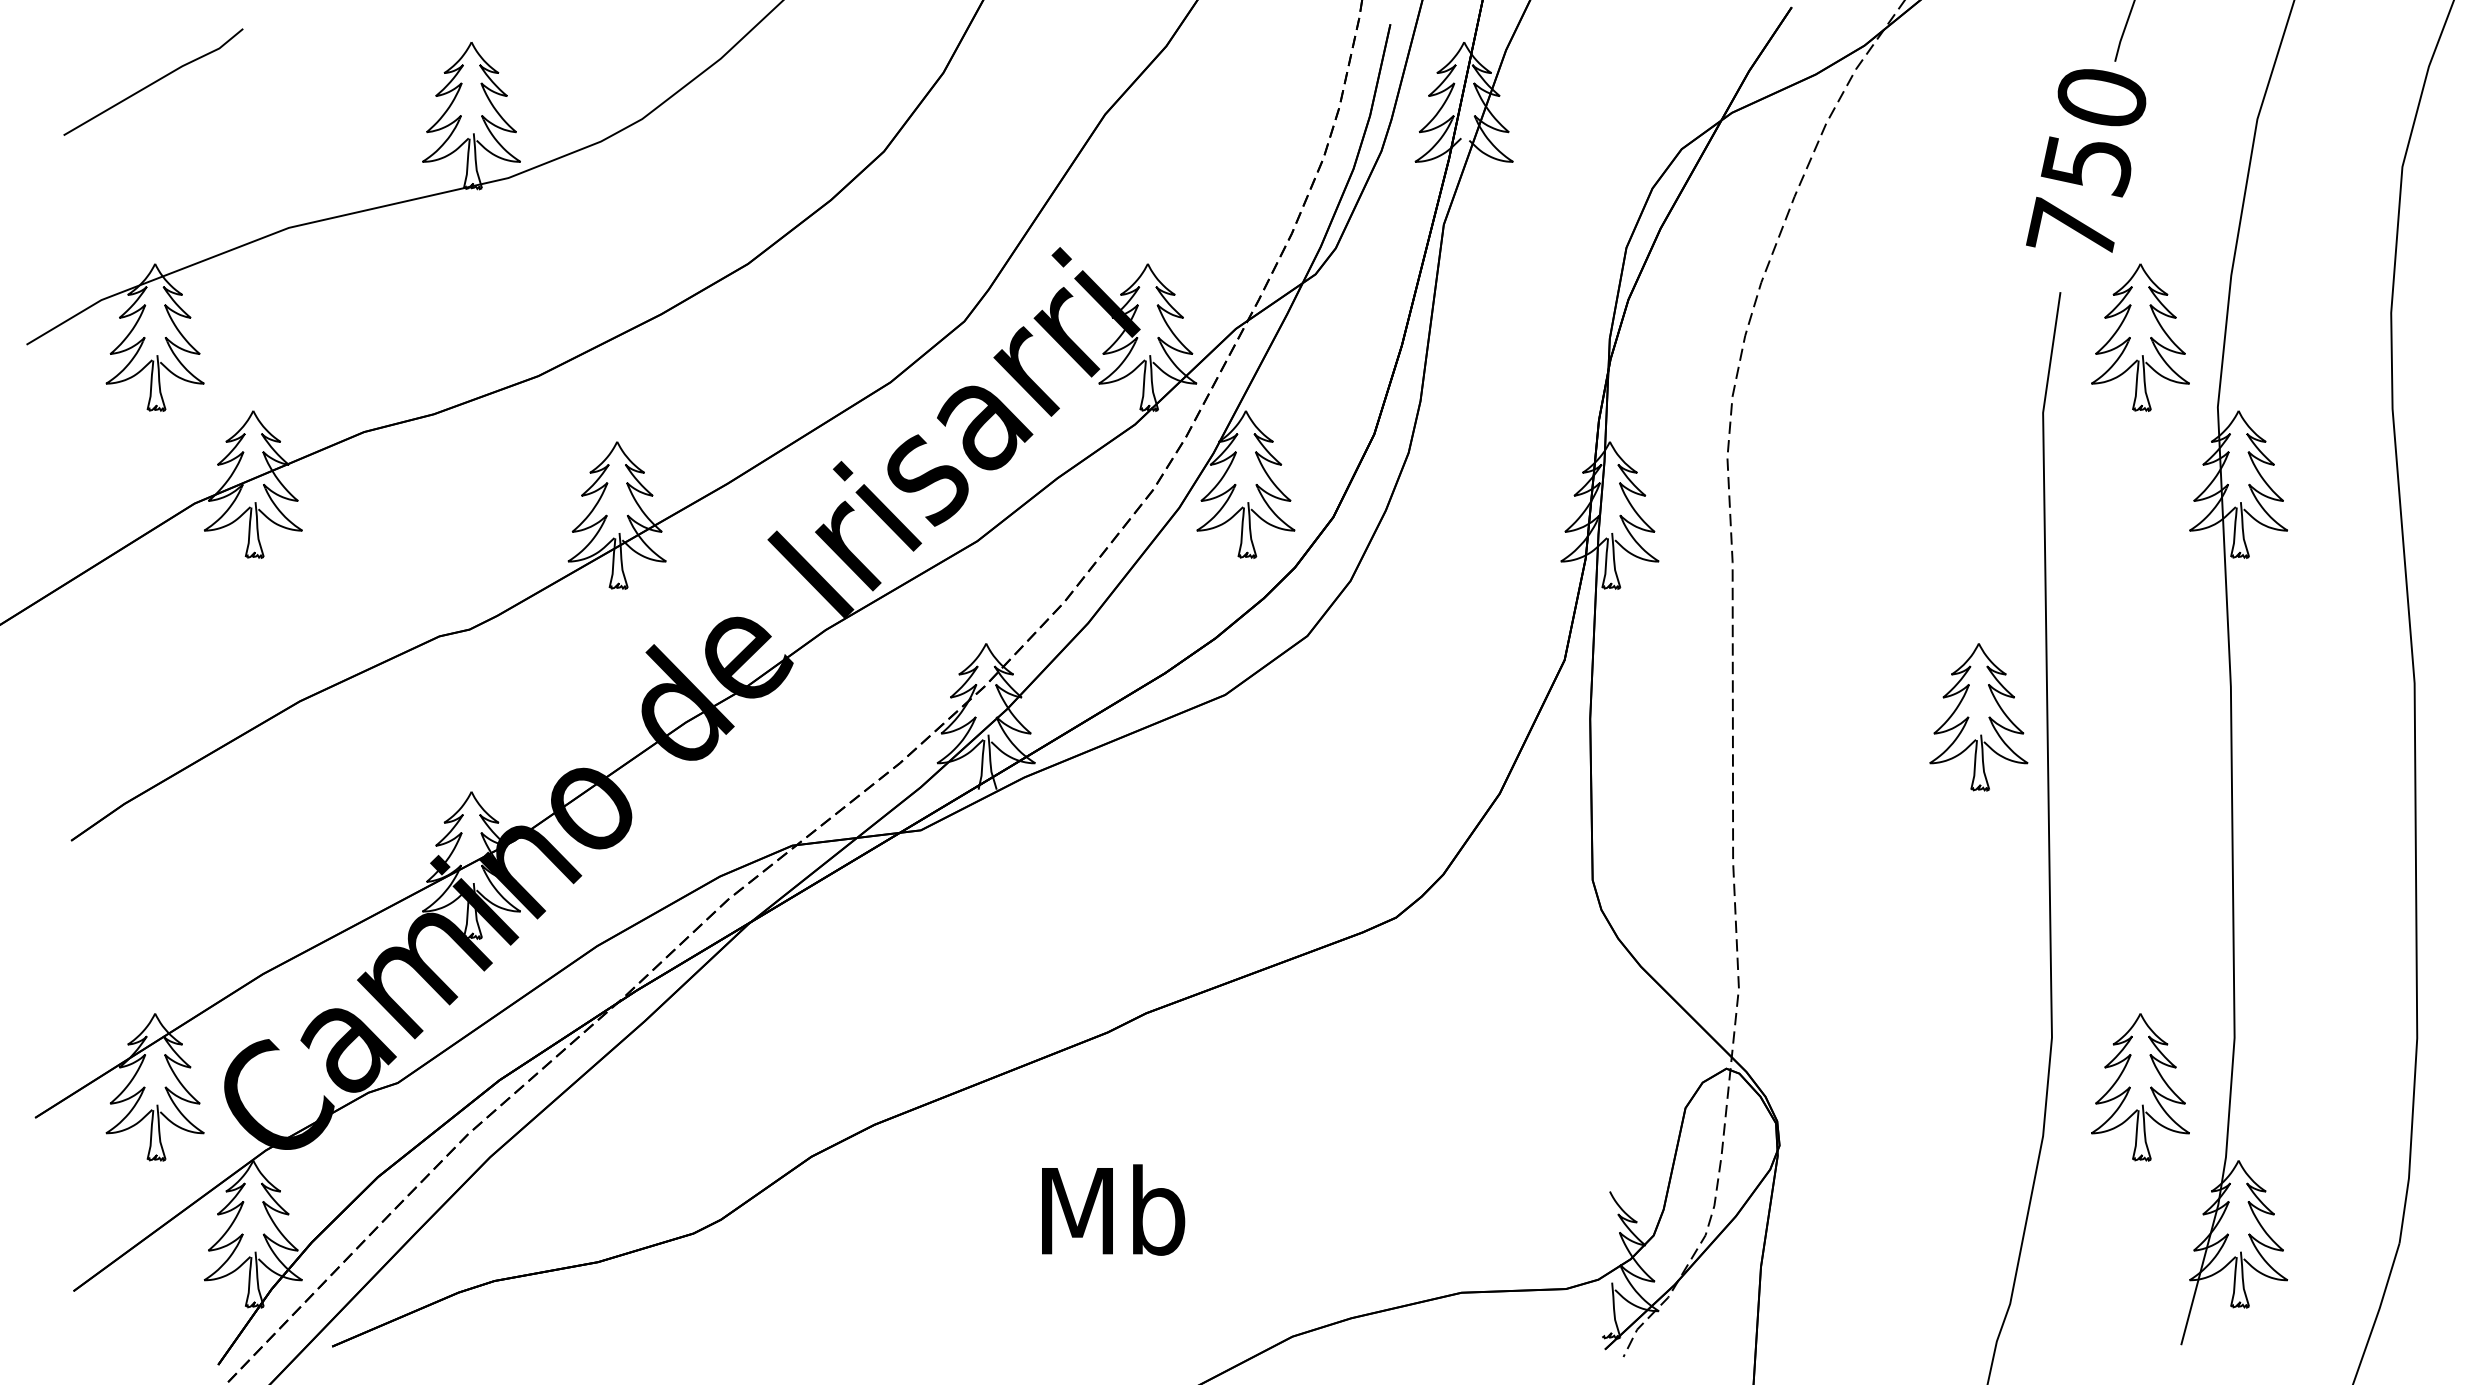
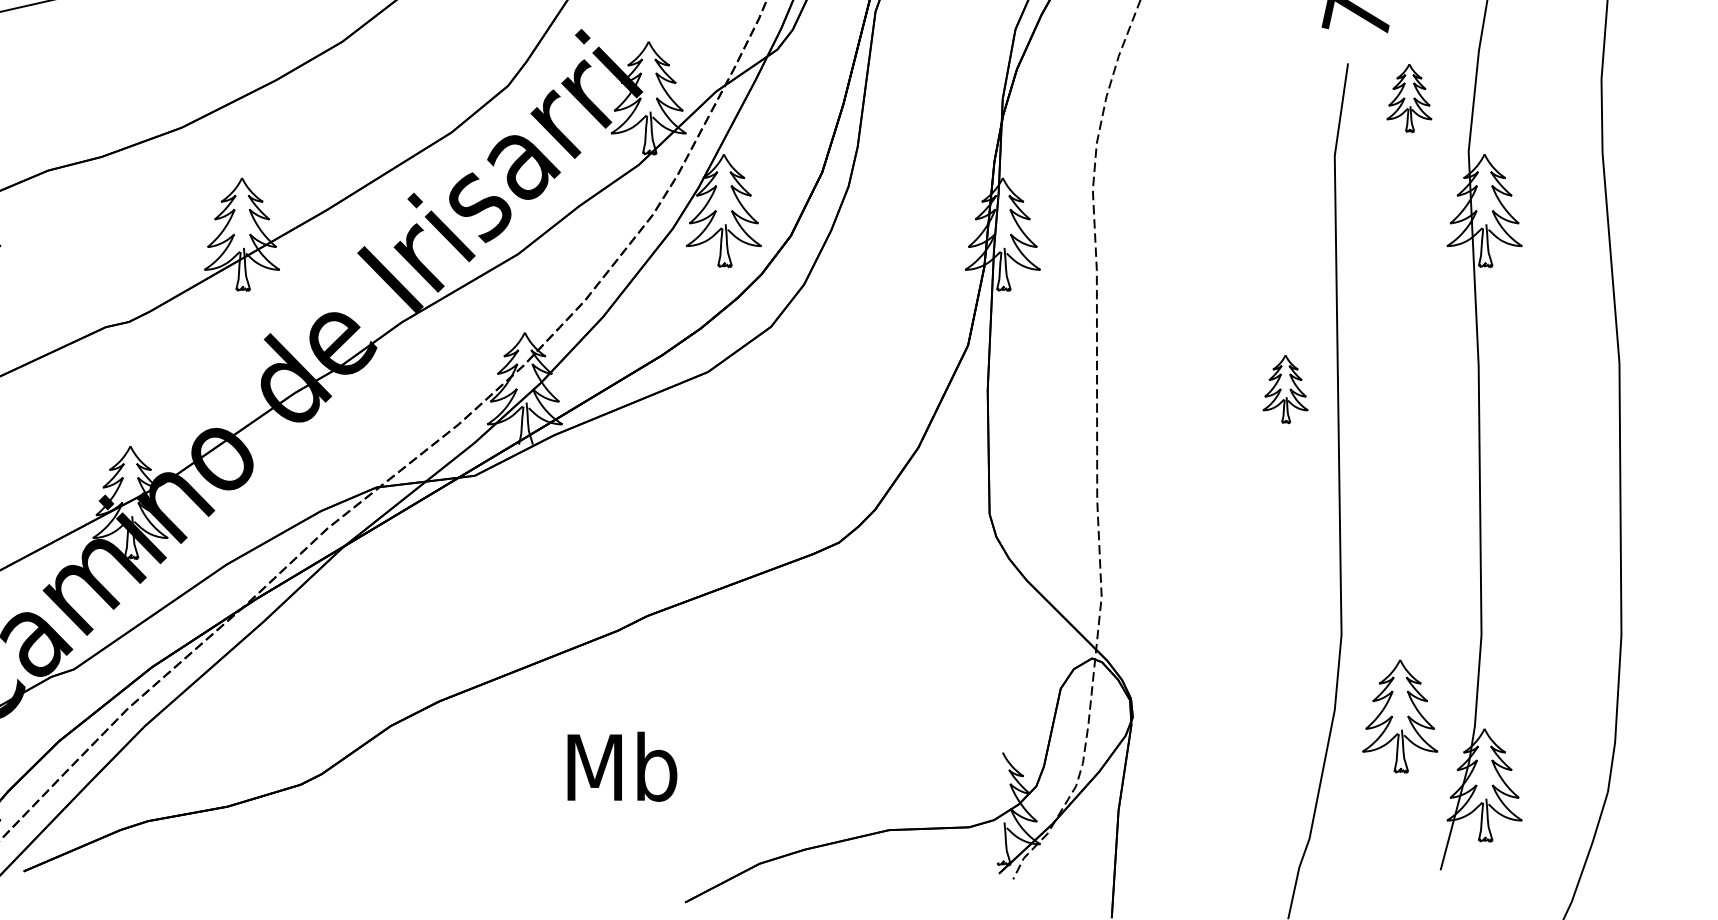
part: (2140, 337) -> (1409, 98), size x0.6
part: (1978, 717) -> (1285, 389), size x0.6
part: (2140, 1087) -> (1400, 716), moved

